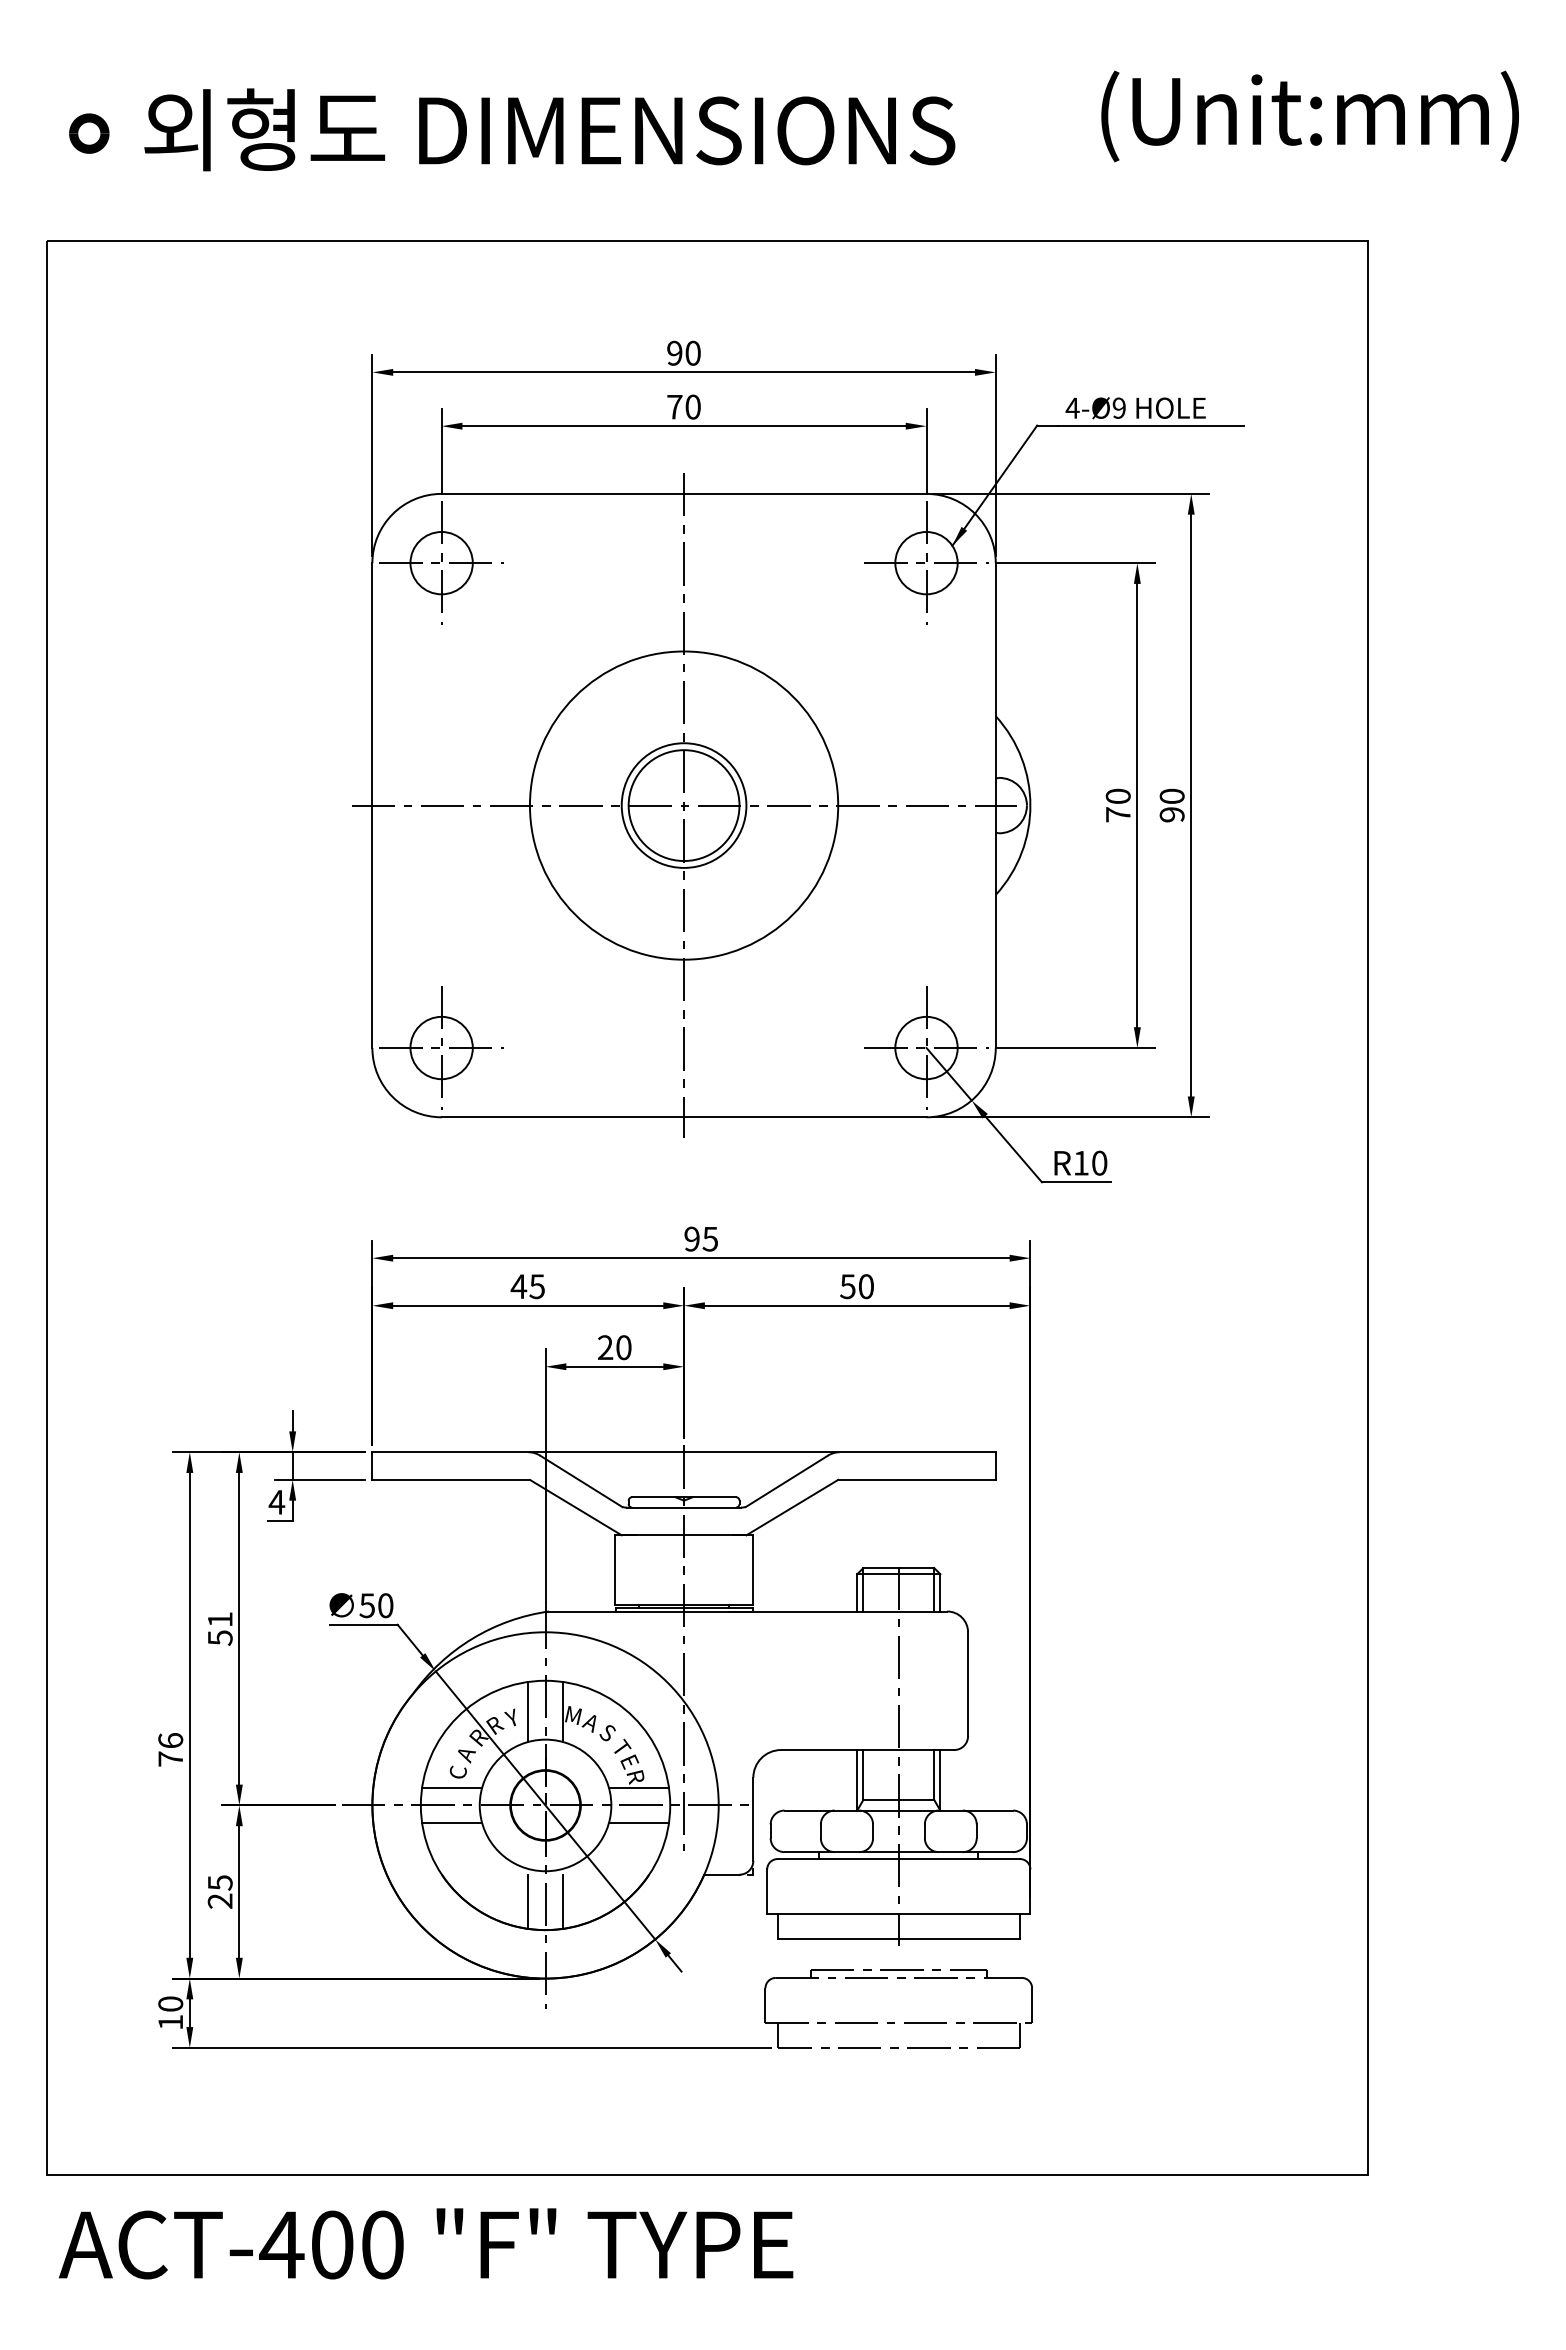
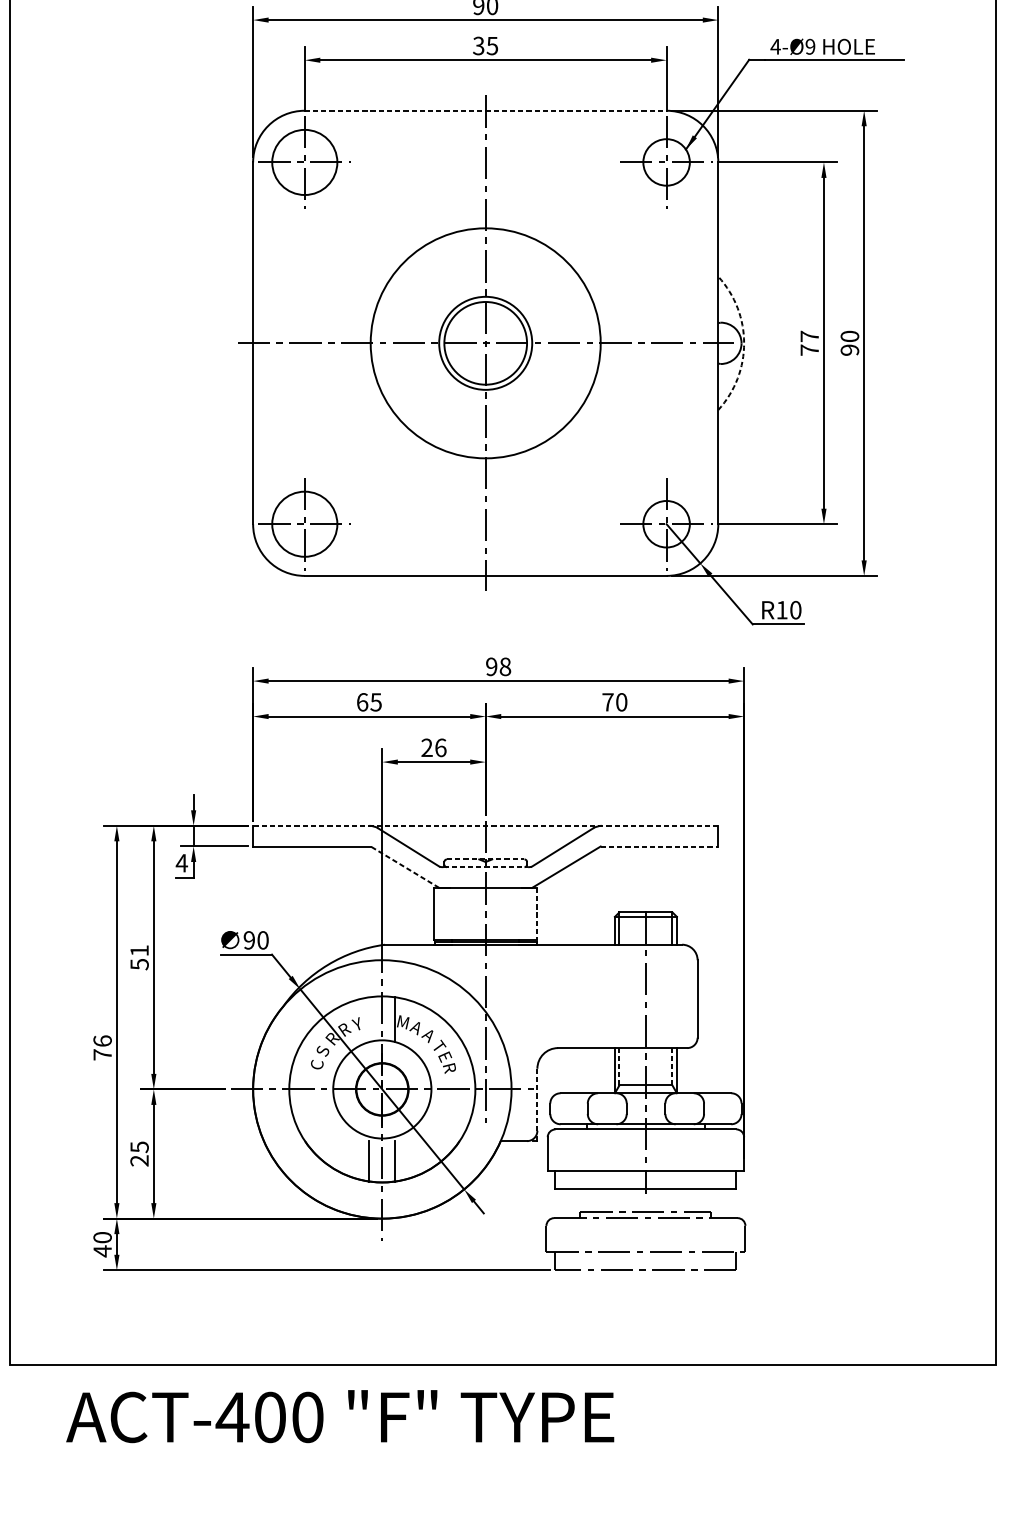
text: (683, 406) -> (485, 45), 70 -> 35
line: (684, 493) -> (486, 110), solid -> dashed
circle: (441, 563) -> (304, 162), size x1.4
text: (1117, 795) -> (809, 335), 70 -> 77
arc: (1030, 805) -> (744, 343), solid -> dashed
circle: (441, 1047) -> (304, 523), size x1.4
text: (710, 1238) -> (505, 666), 95 -> 98
text: (518, 1286) -> (362, 702), 45 -> 65
text: (847, 1286) -> (607, 702), 50 -> 70
text: (623, 1347) -> (440, 747), 20 -> 26
line: (684, 1452) -> (486, 826), solid -> dashed
line: (916, 1479) -> (659, 846), solid -> dashed
line: (684, 1497) -> (486, 859), solid -> dashed
line: (575, 1507) -> (404, 867), solid -> dashed
line: (684, 1507) -> (486, 867), solid -> dashed
line: (753, 1569) -> (537, 913), solid -> dashed
text: (366, 1605) -> (248, 940), 50 -> 90
line: (528, 1711) -> (369, 1019), removed
text: (606, 1734) -> (427, 1036), S -> A
text: (466, 1755) -> (323, 1052), A -> S
line: (863, 1774) -> (619, 1066), solid -> dashed
line: (934, 1774) -> (672, 1066), solid -> dashed
line: (452, 1788) -> (312, 1076), removed
line: (639, 1788) -> (452, 1076), removed
line: (753, 1819) -> (537, 1099), solid -> dashed
line: (452, 1822) -> (312, 1102), removed
line: (639, 1822) -> (452, 1102), removed
text: (170, 2022) -> (102, 1251), 10 -> 40
text: (426, 2243) -> (340, 1416), moved

